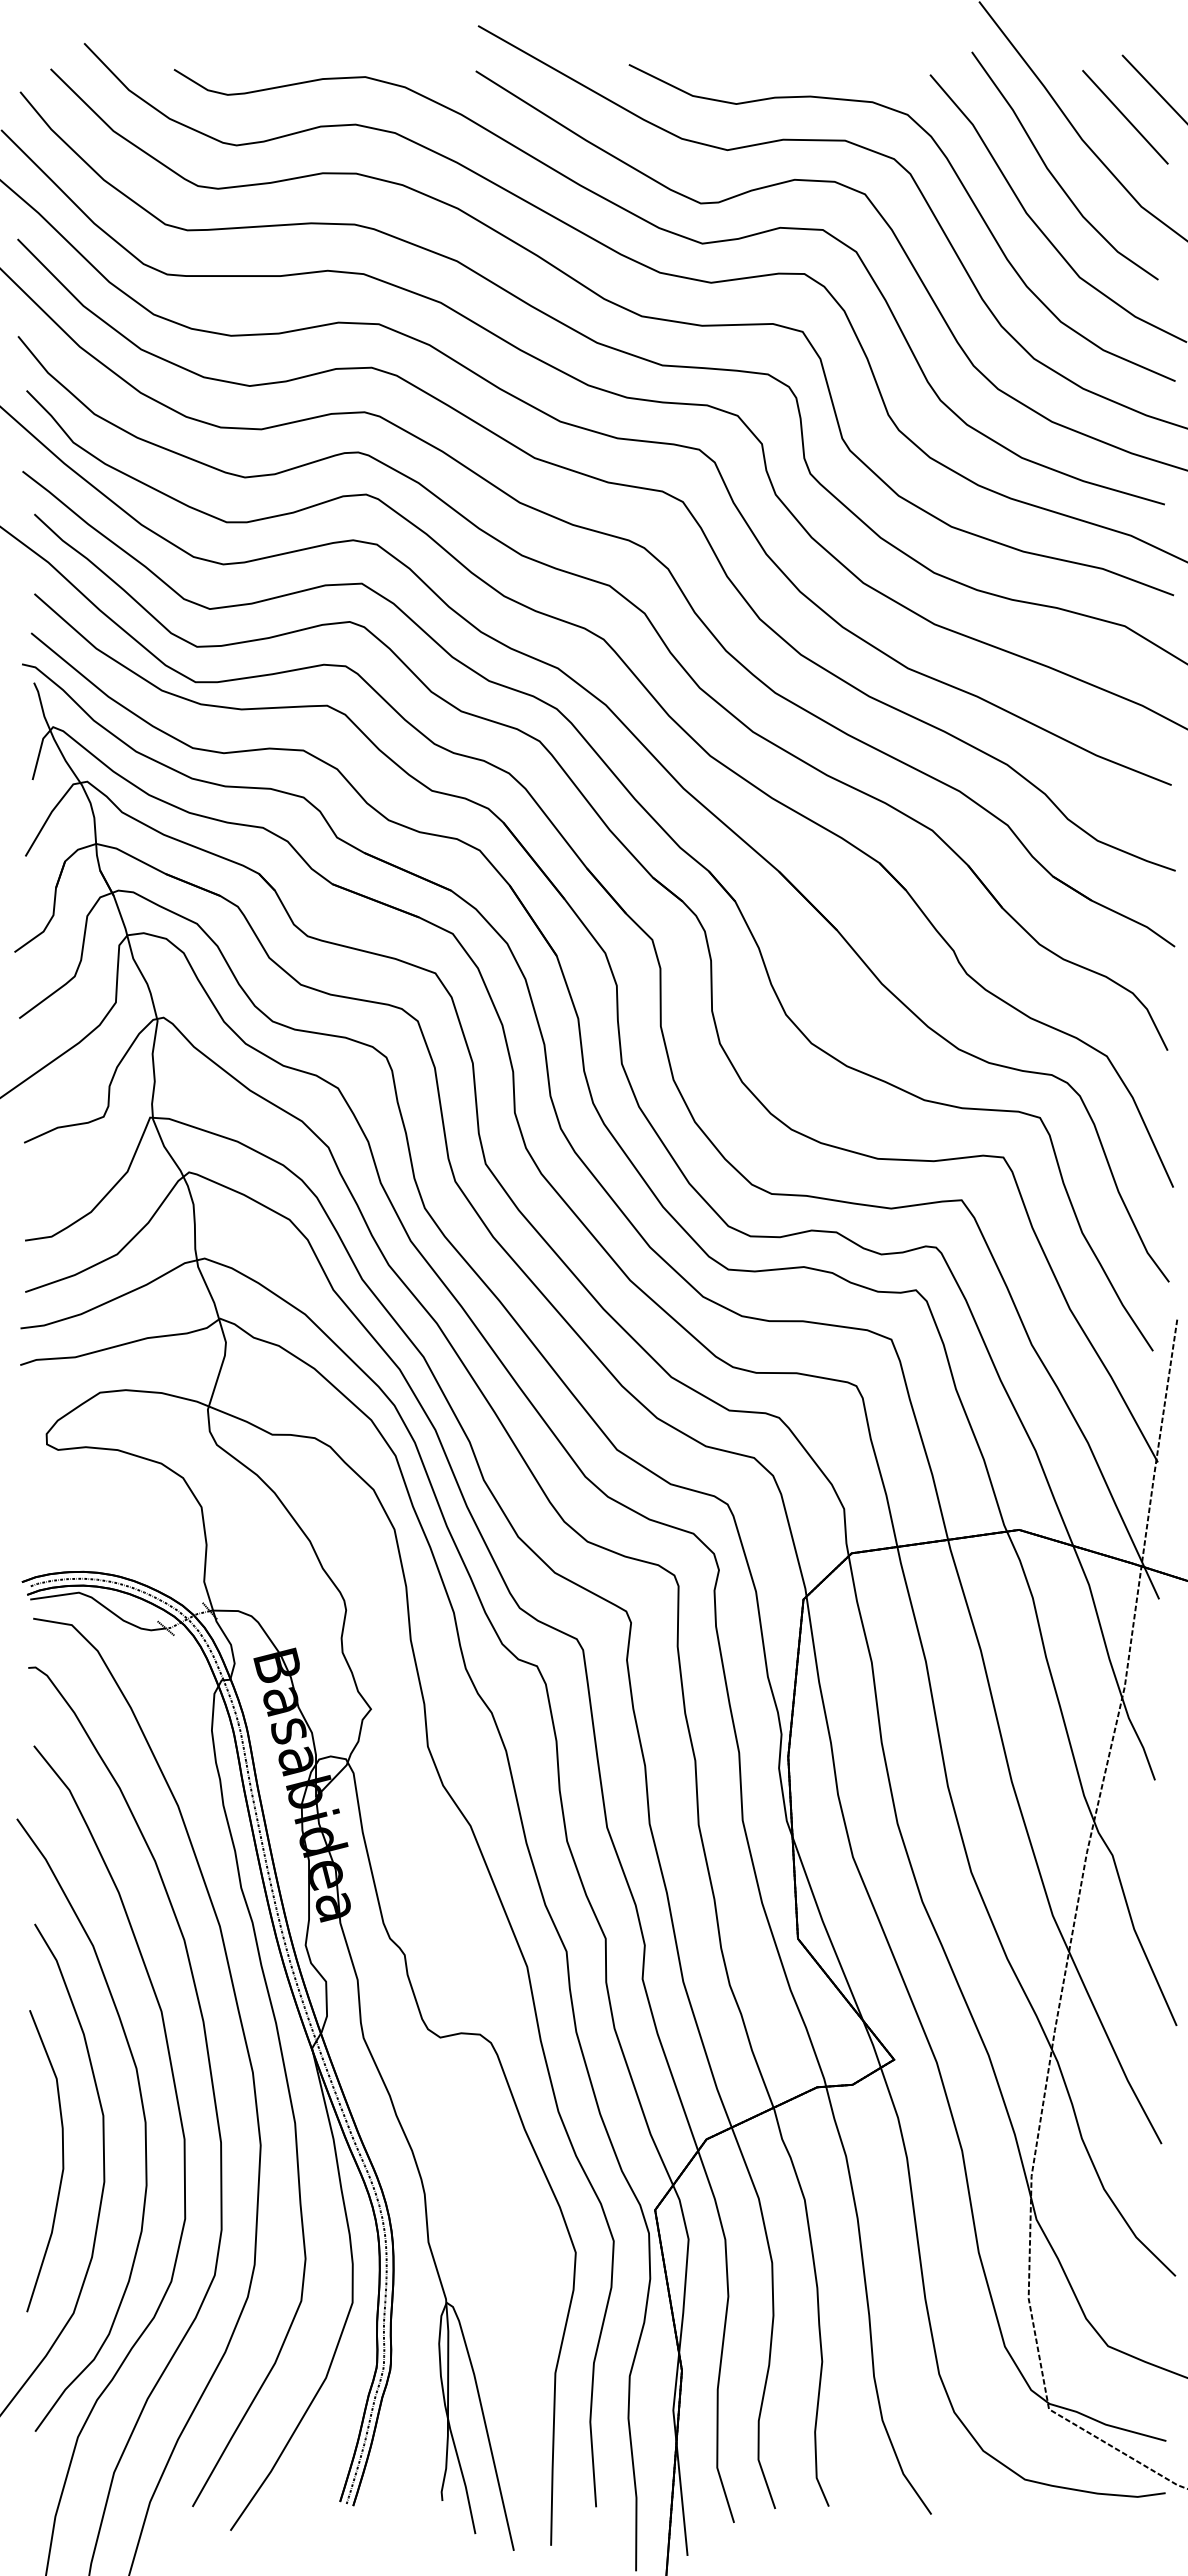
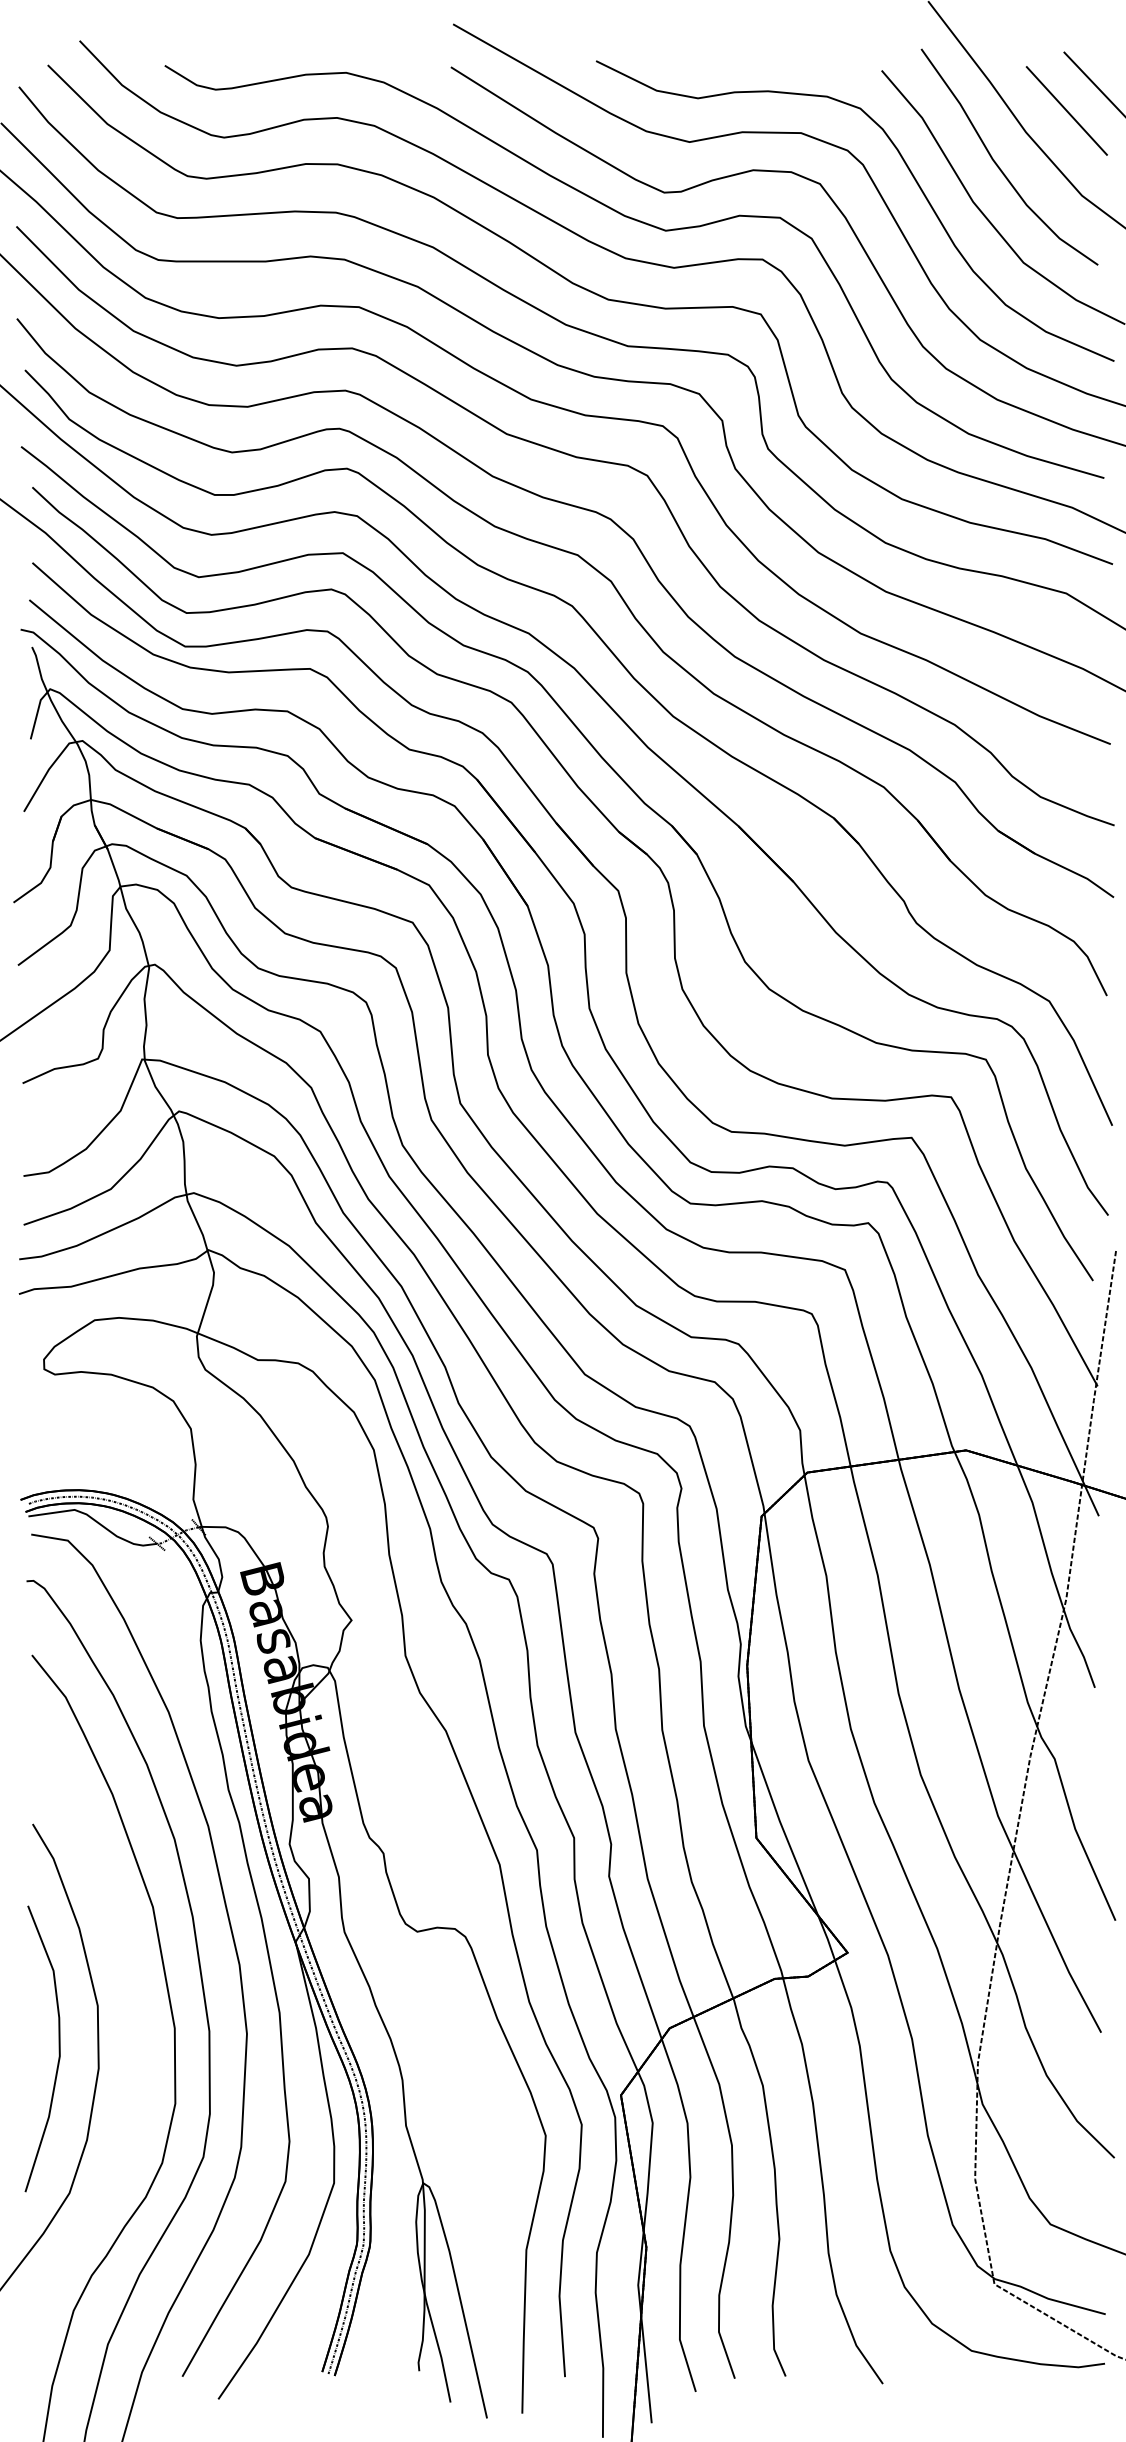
curve: (142, 2111) -> (134, 2001), removed

